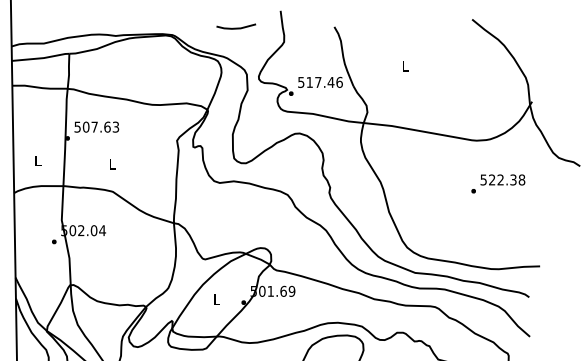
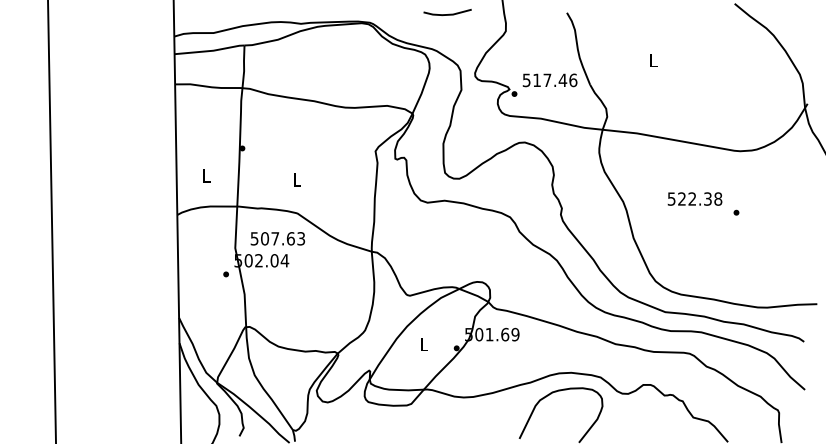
text: (96, 126) -> (277, 238), moved
text: (502, 179) -> (694, 198), moved

